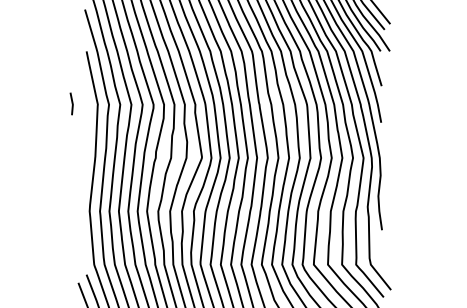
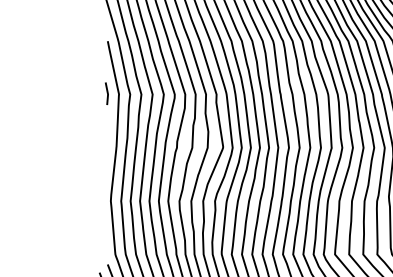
line: (71, 103) -> (106, 93), moved

